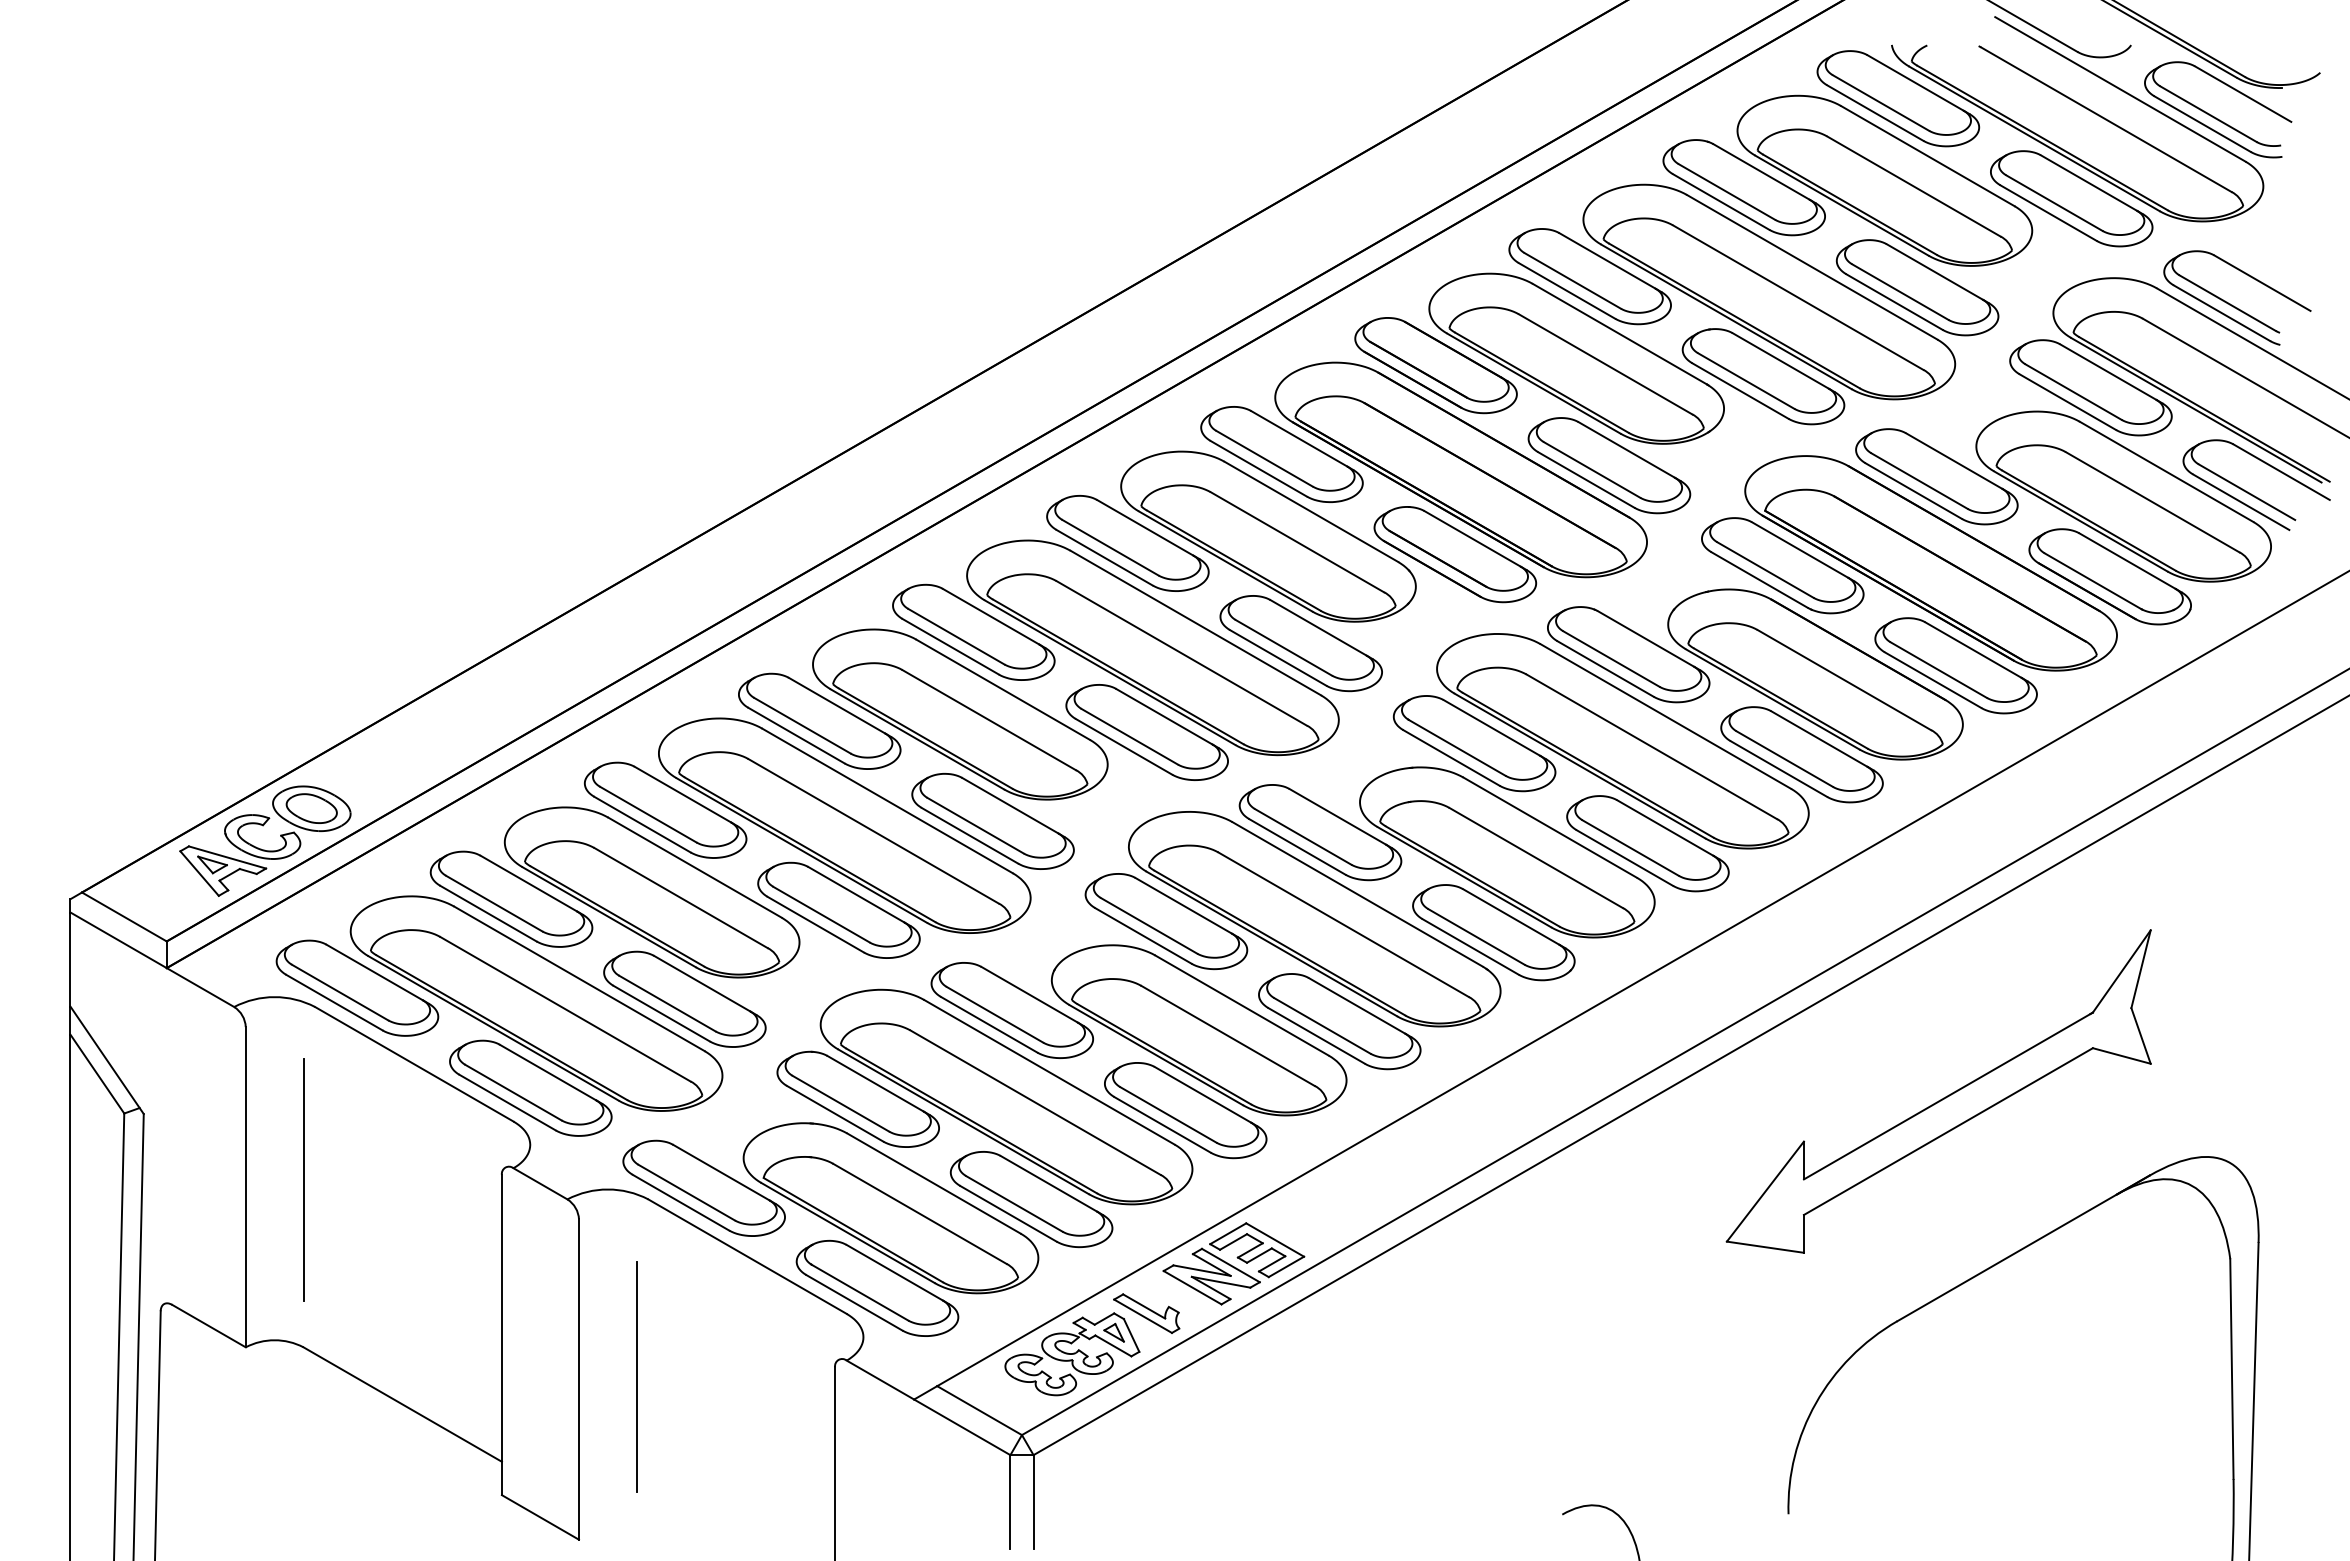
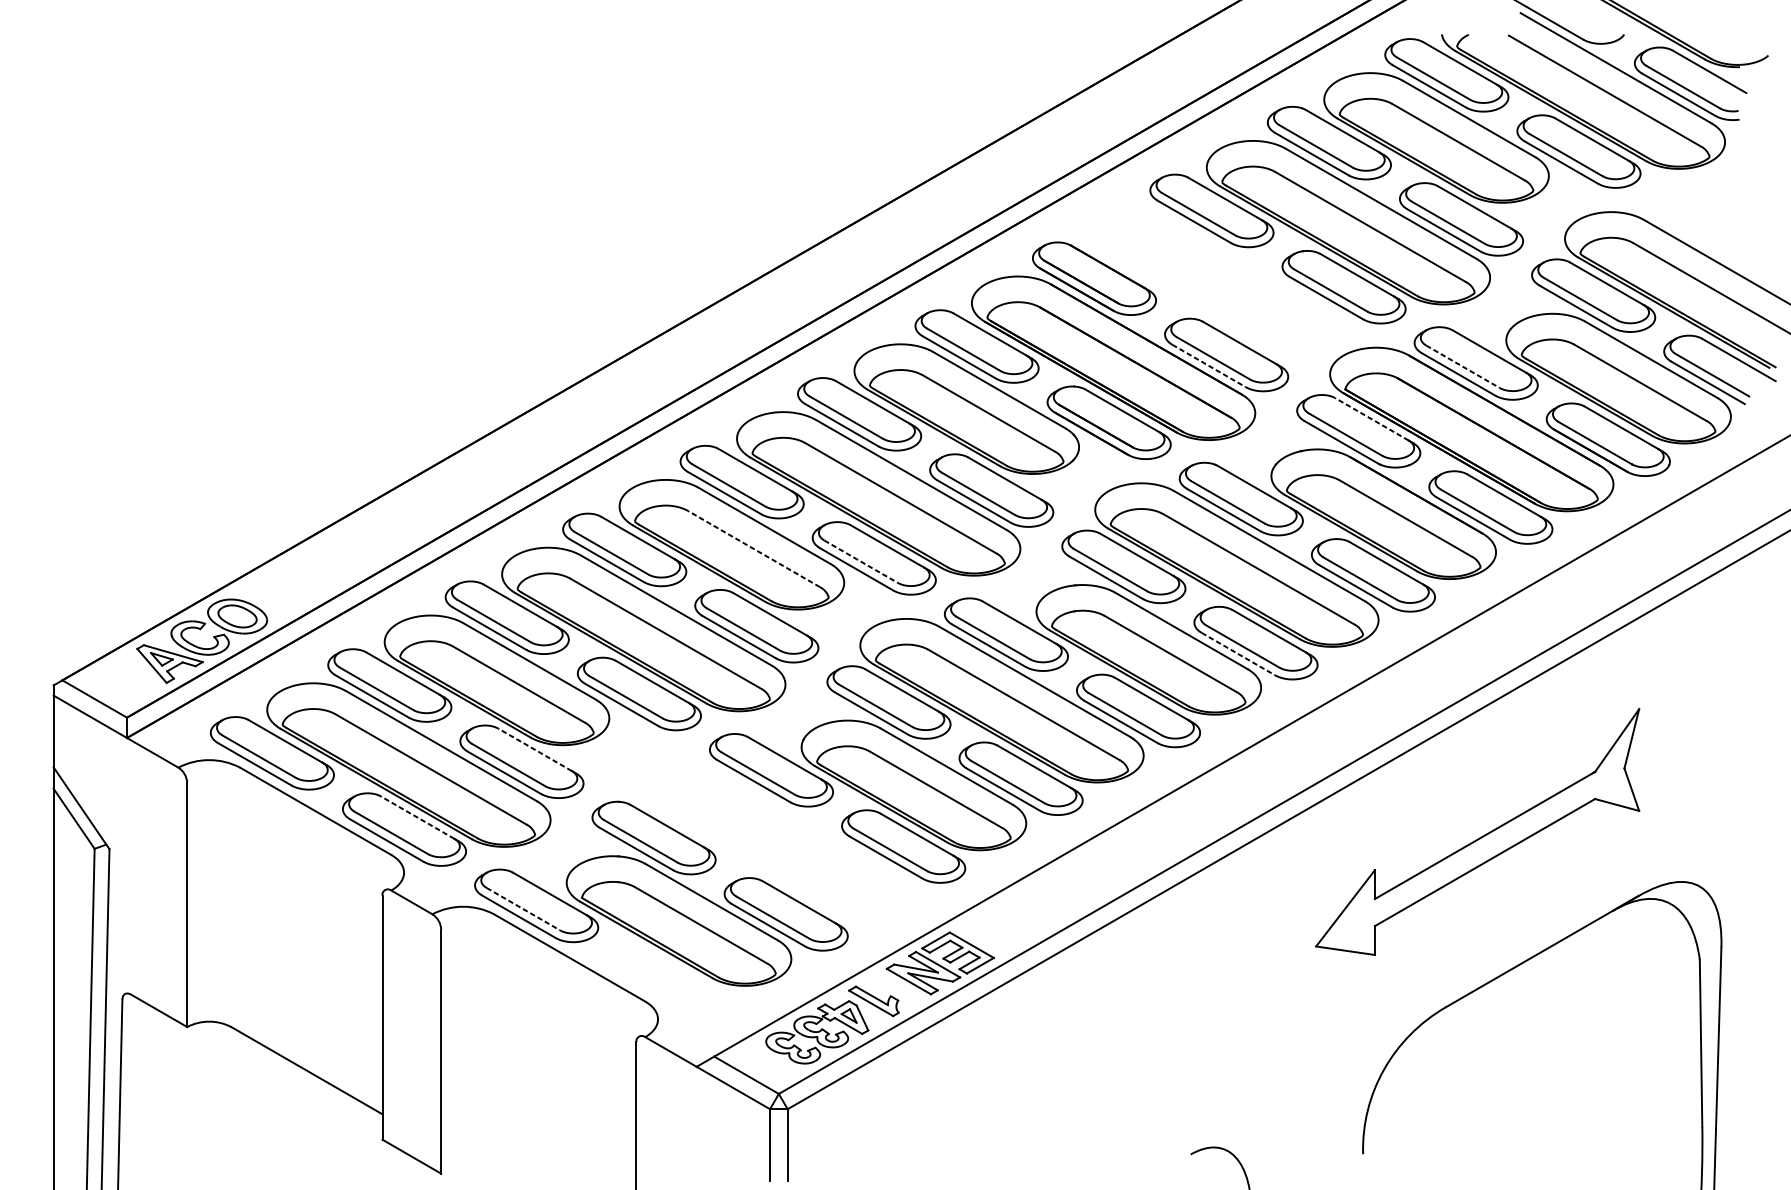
part: (2232, 304) -> (1701, 232), removed
part: (1576, 358) -> (1201, 273), removed
line: (1586, 479) -> (1209, 365), solid -> dashed
line: (1919, 481) -> (1462, 367), solid -> dashed
line: (1800, 550) -> (1372, 419), solid -> dashed
line: (988, 719) -> (753, 548), solid -> dashed
line: (1129, 736) -> (860, 561), solid -> dashed
line: (1624, 858) -> (1238, 654), solid -> dashed
line: (702, 983) -> (535, 749), solid -> dashed
line: (548, 1072) -> (417, 817), solid -> dashed
part: (1006, 1096) -> (767, 835), removed
line: (303, 1179) -> (231, 899), removed
line: (686, 1192) -> (523, 909), solid -> dashed
part: (877, 1287) -> (668, 981), removed
line: (636, 1376) -> (485, 1049), removed

